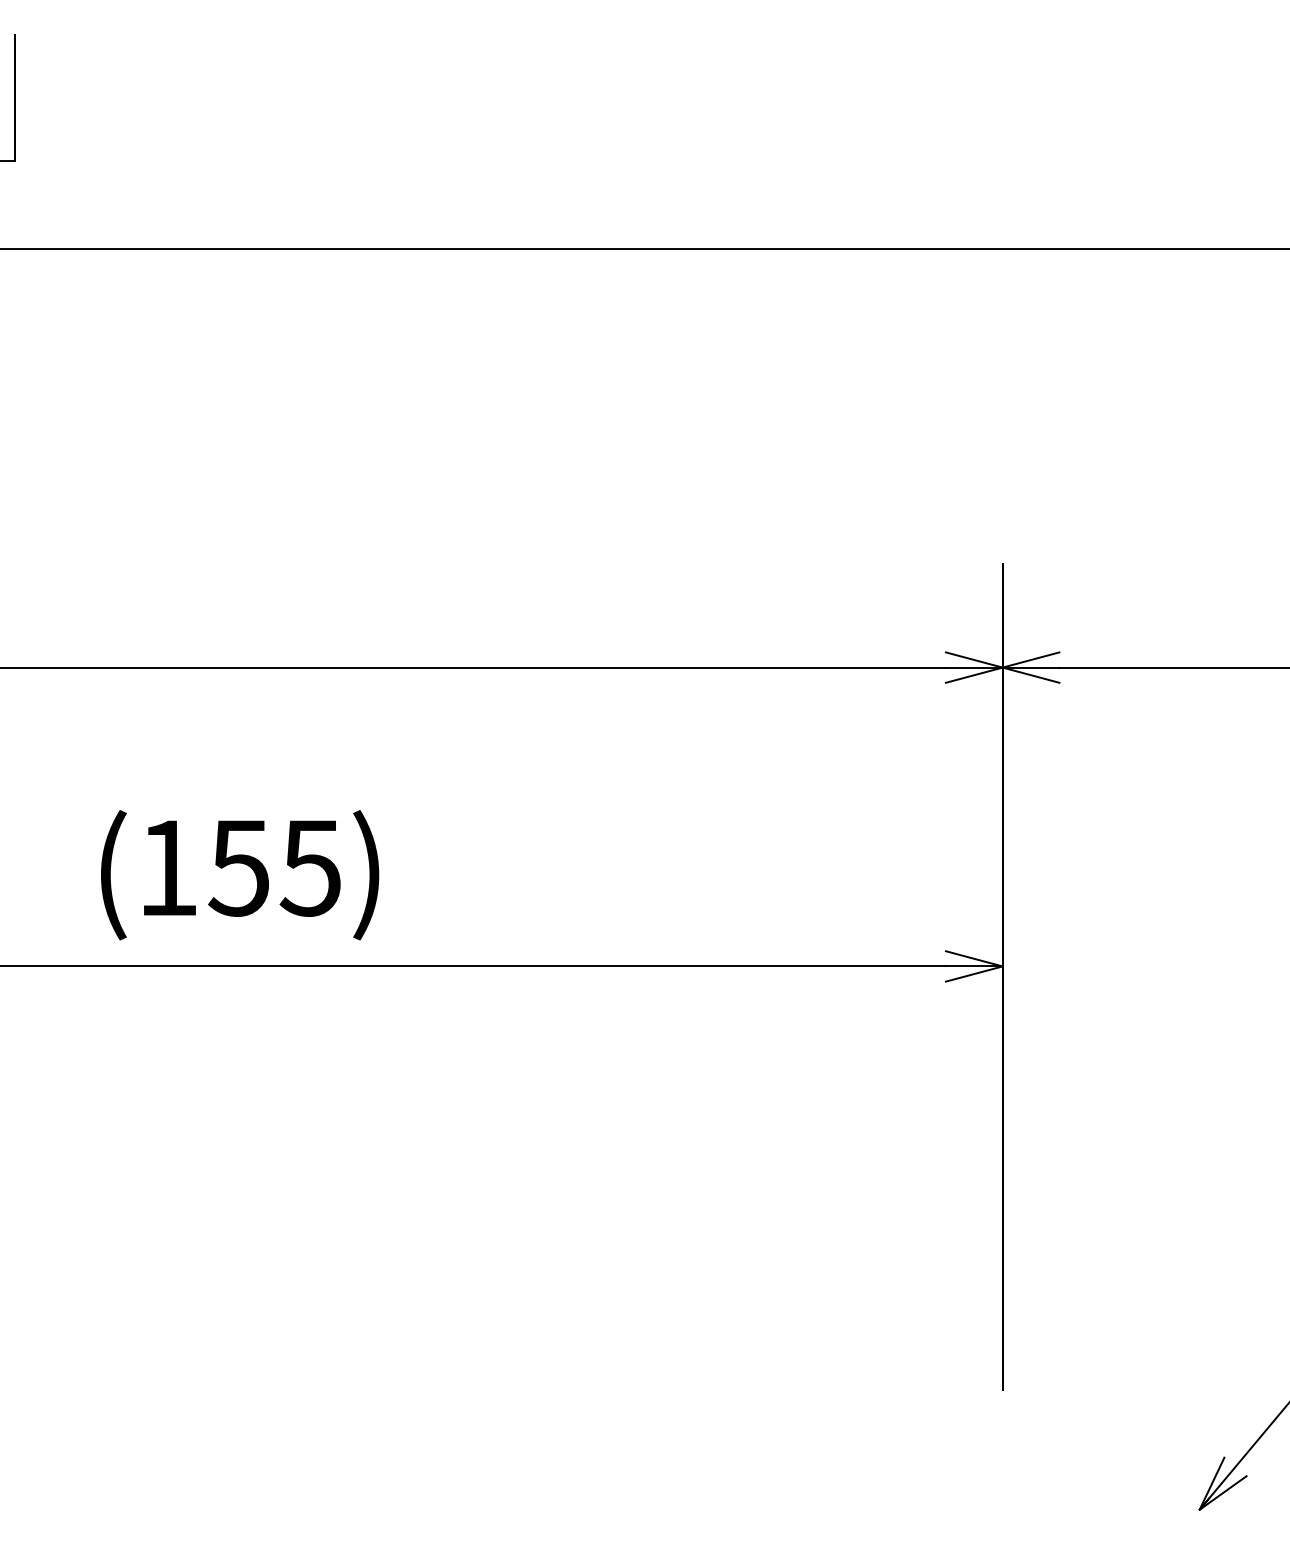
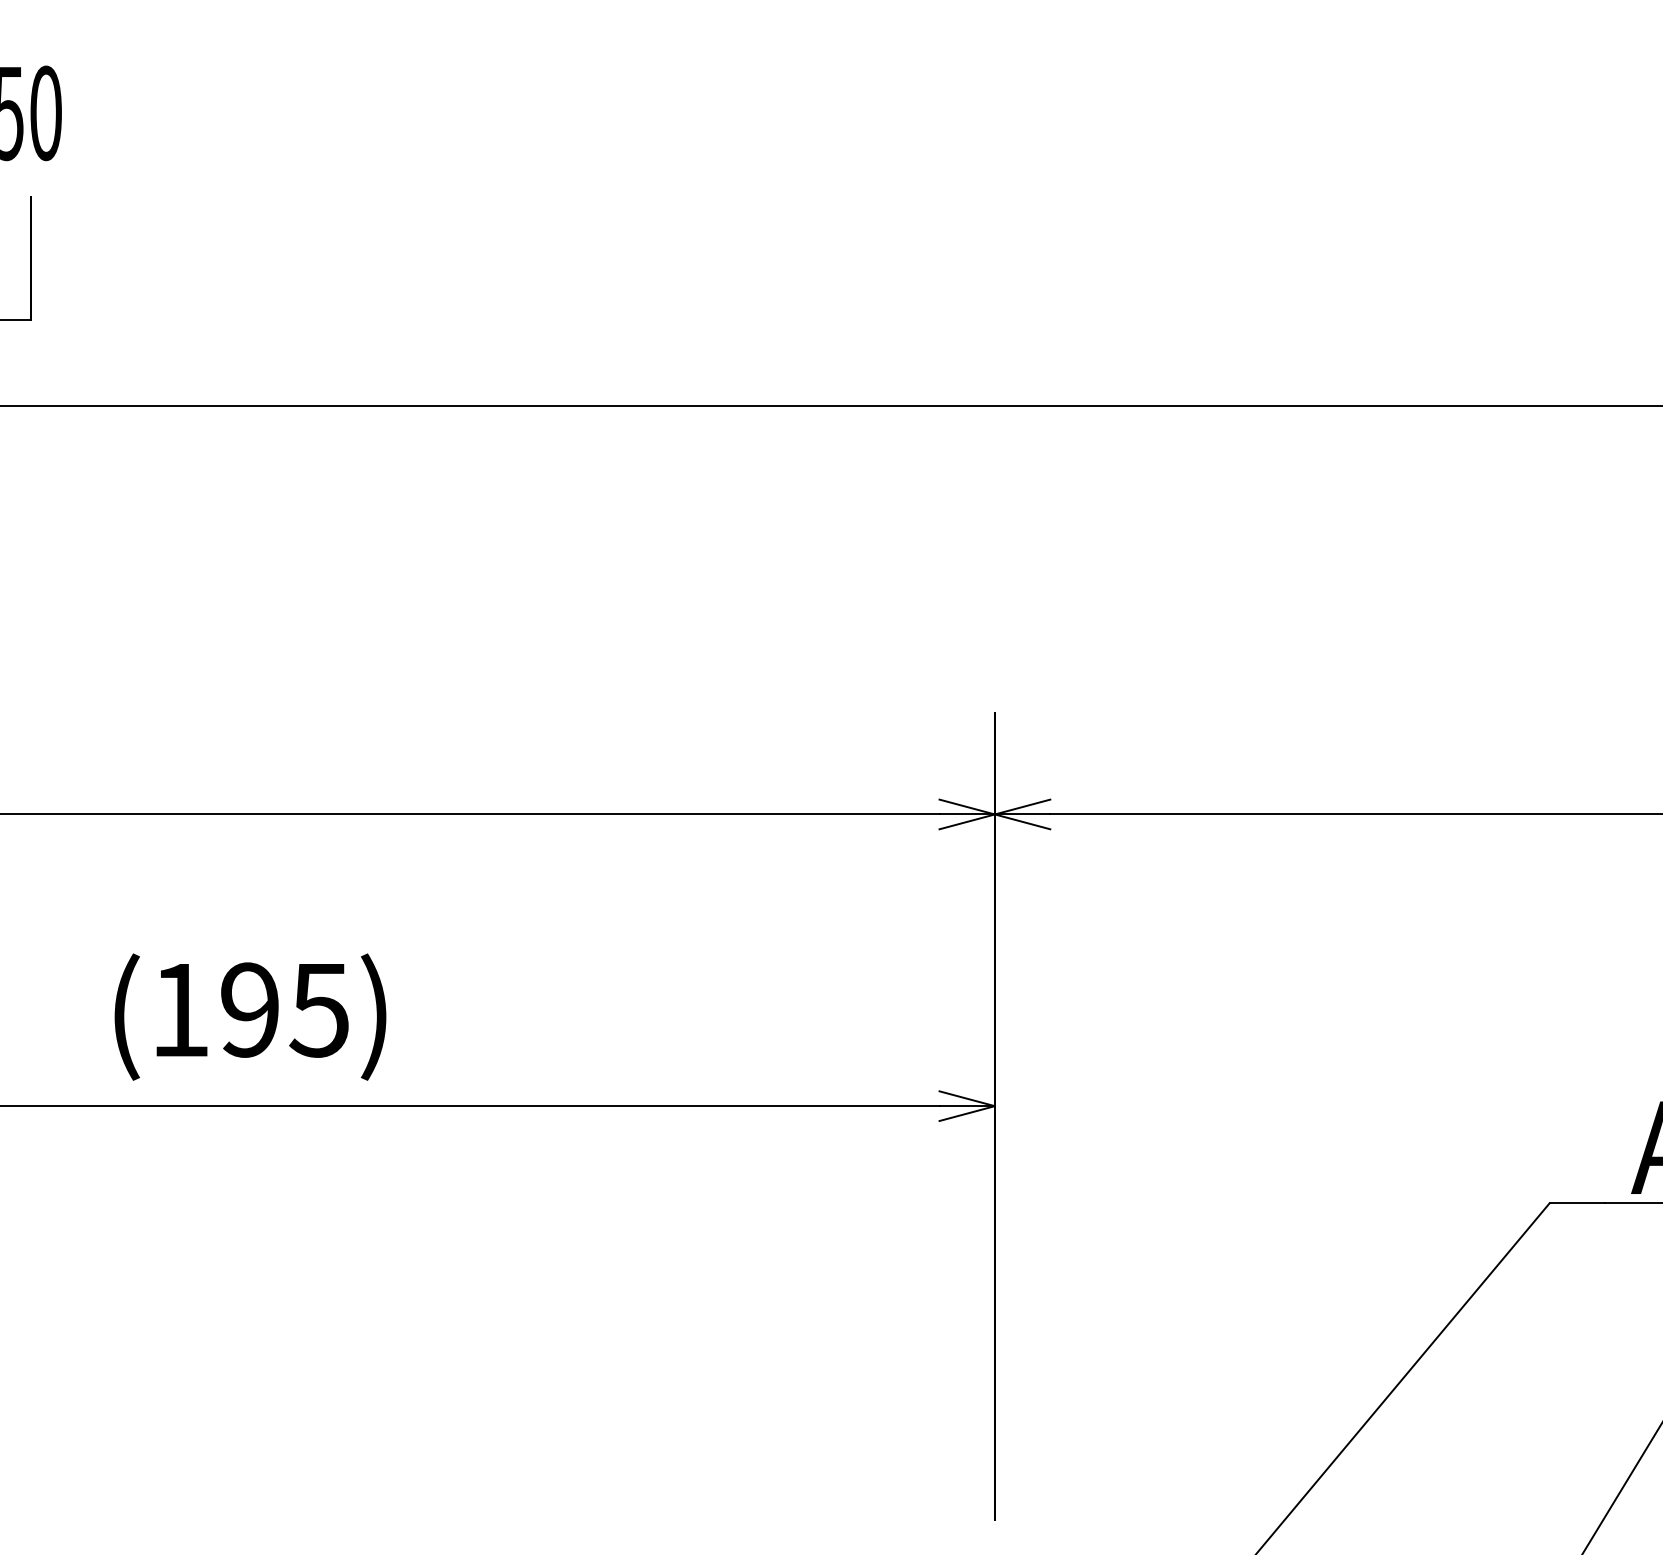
text: (238, 867) -> (248, 1009), (155) -> (195)

